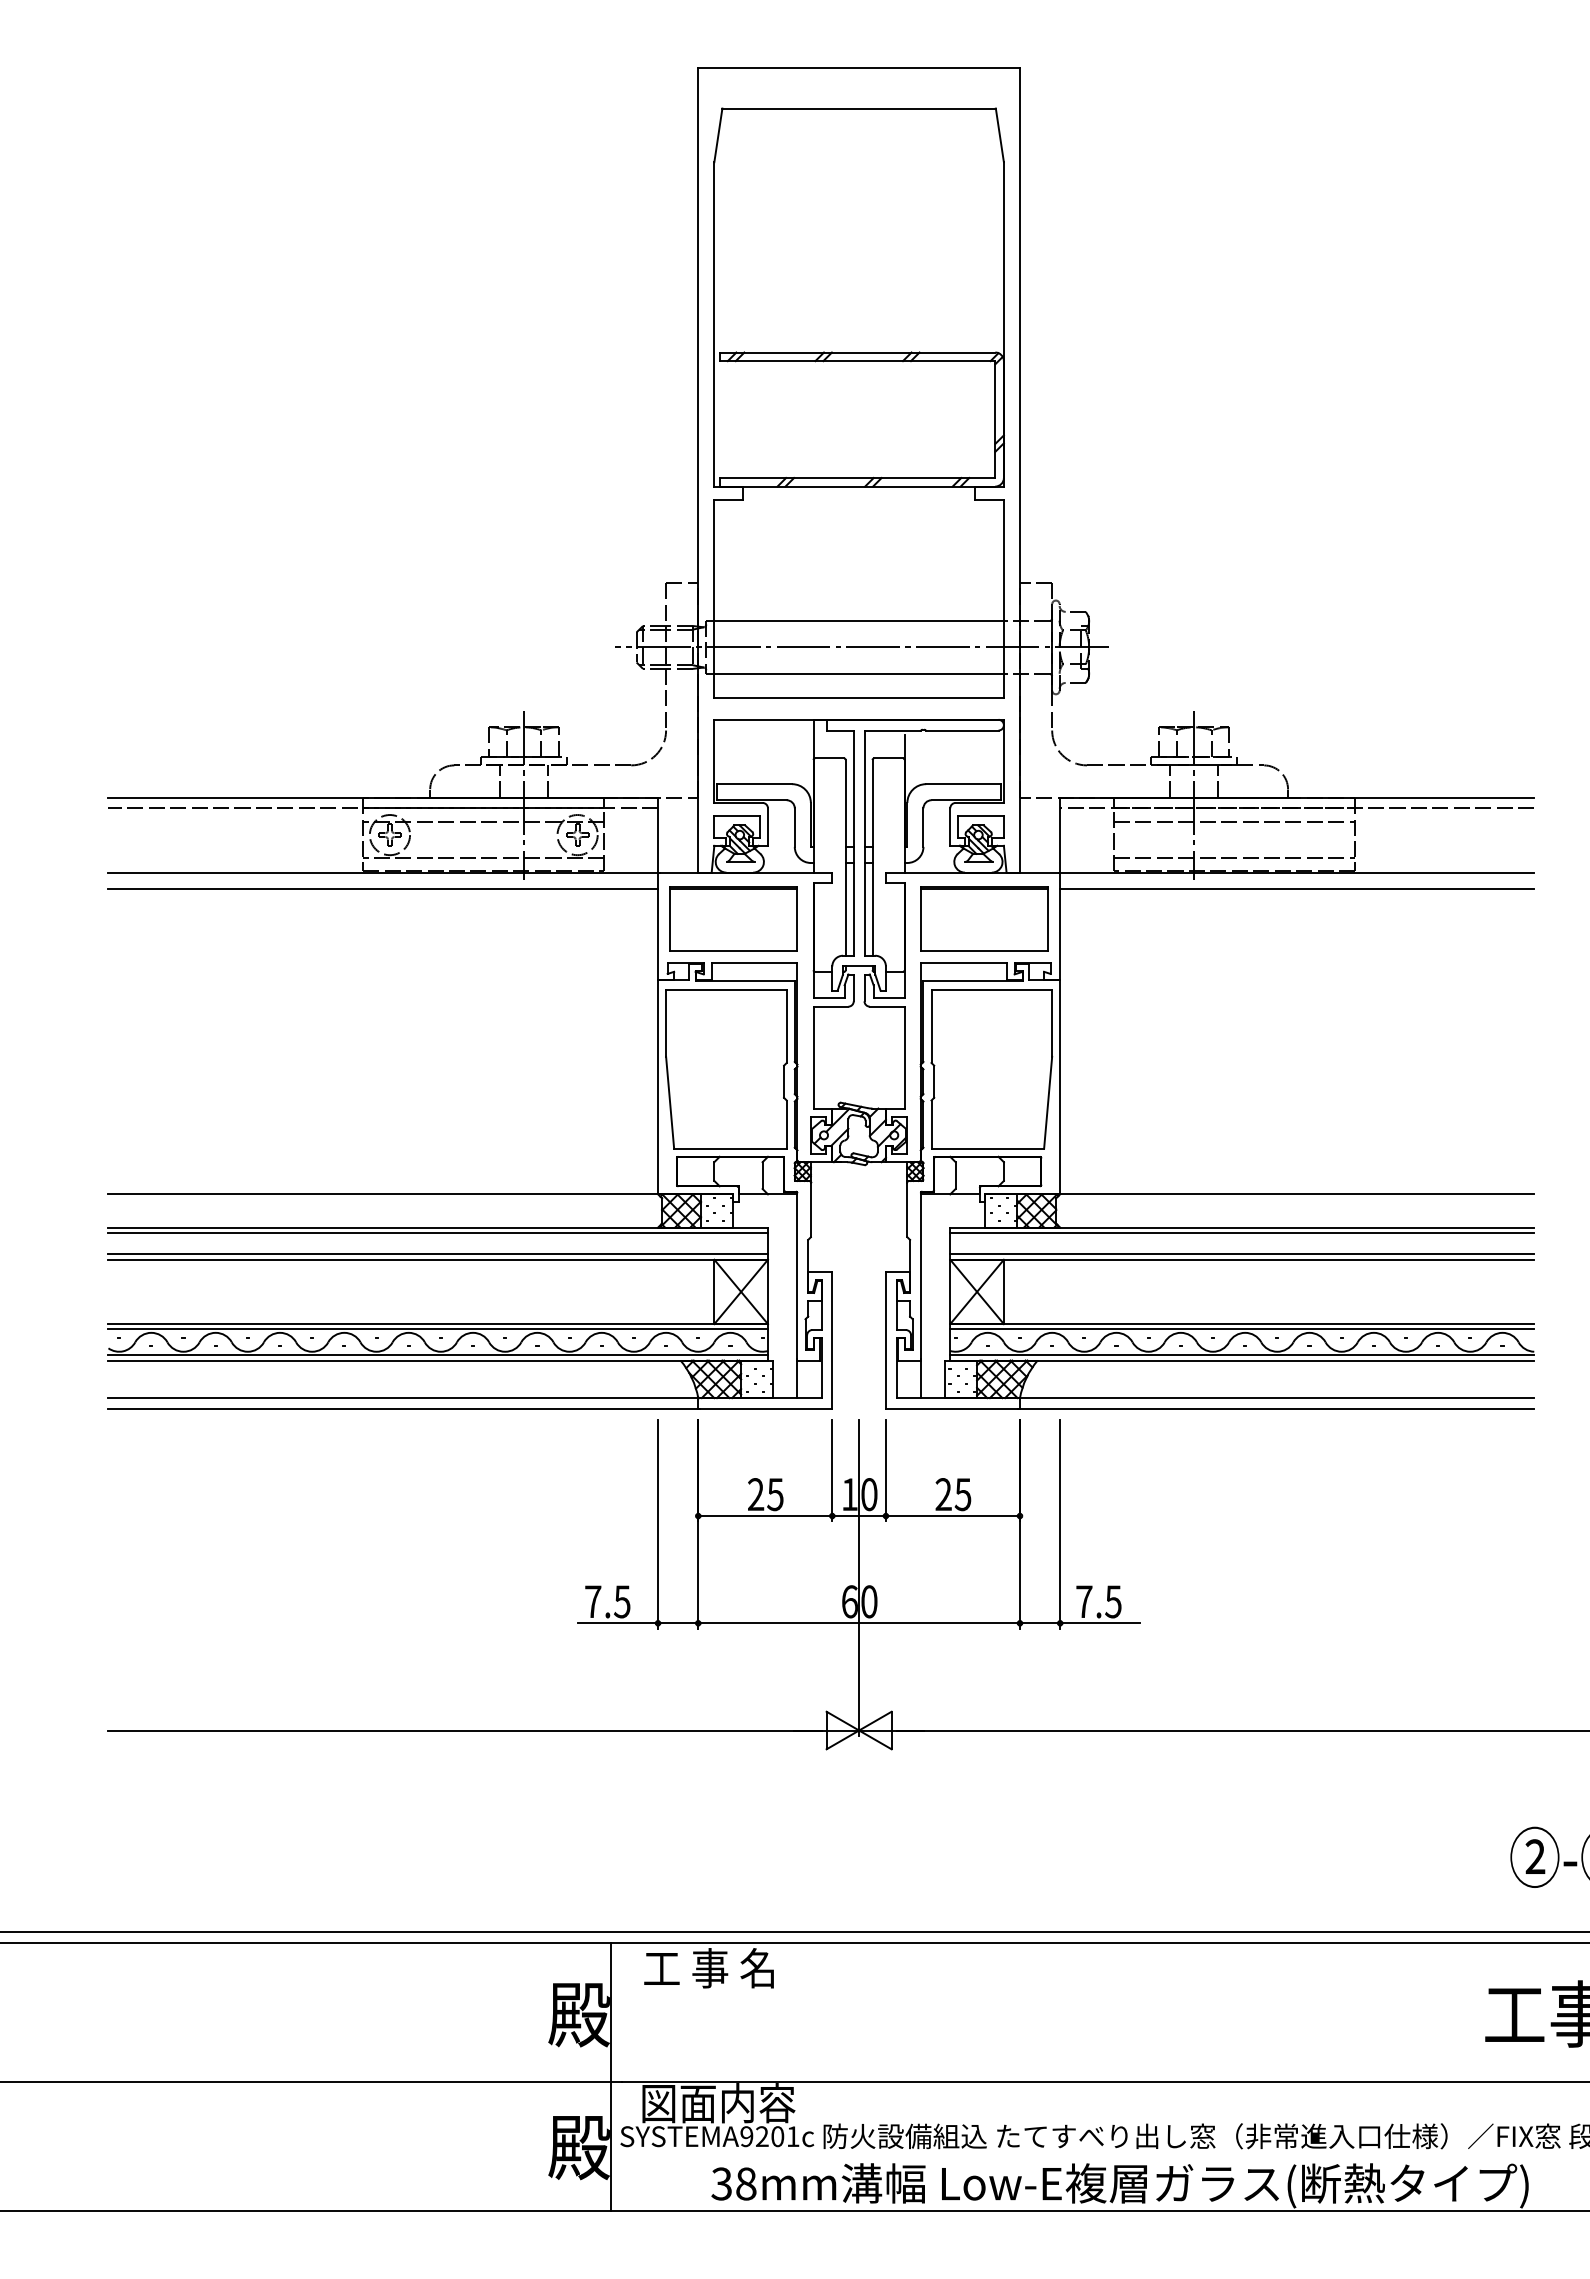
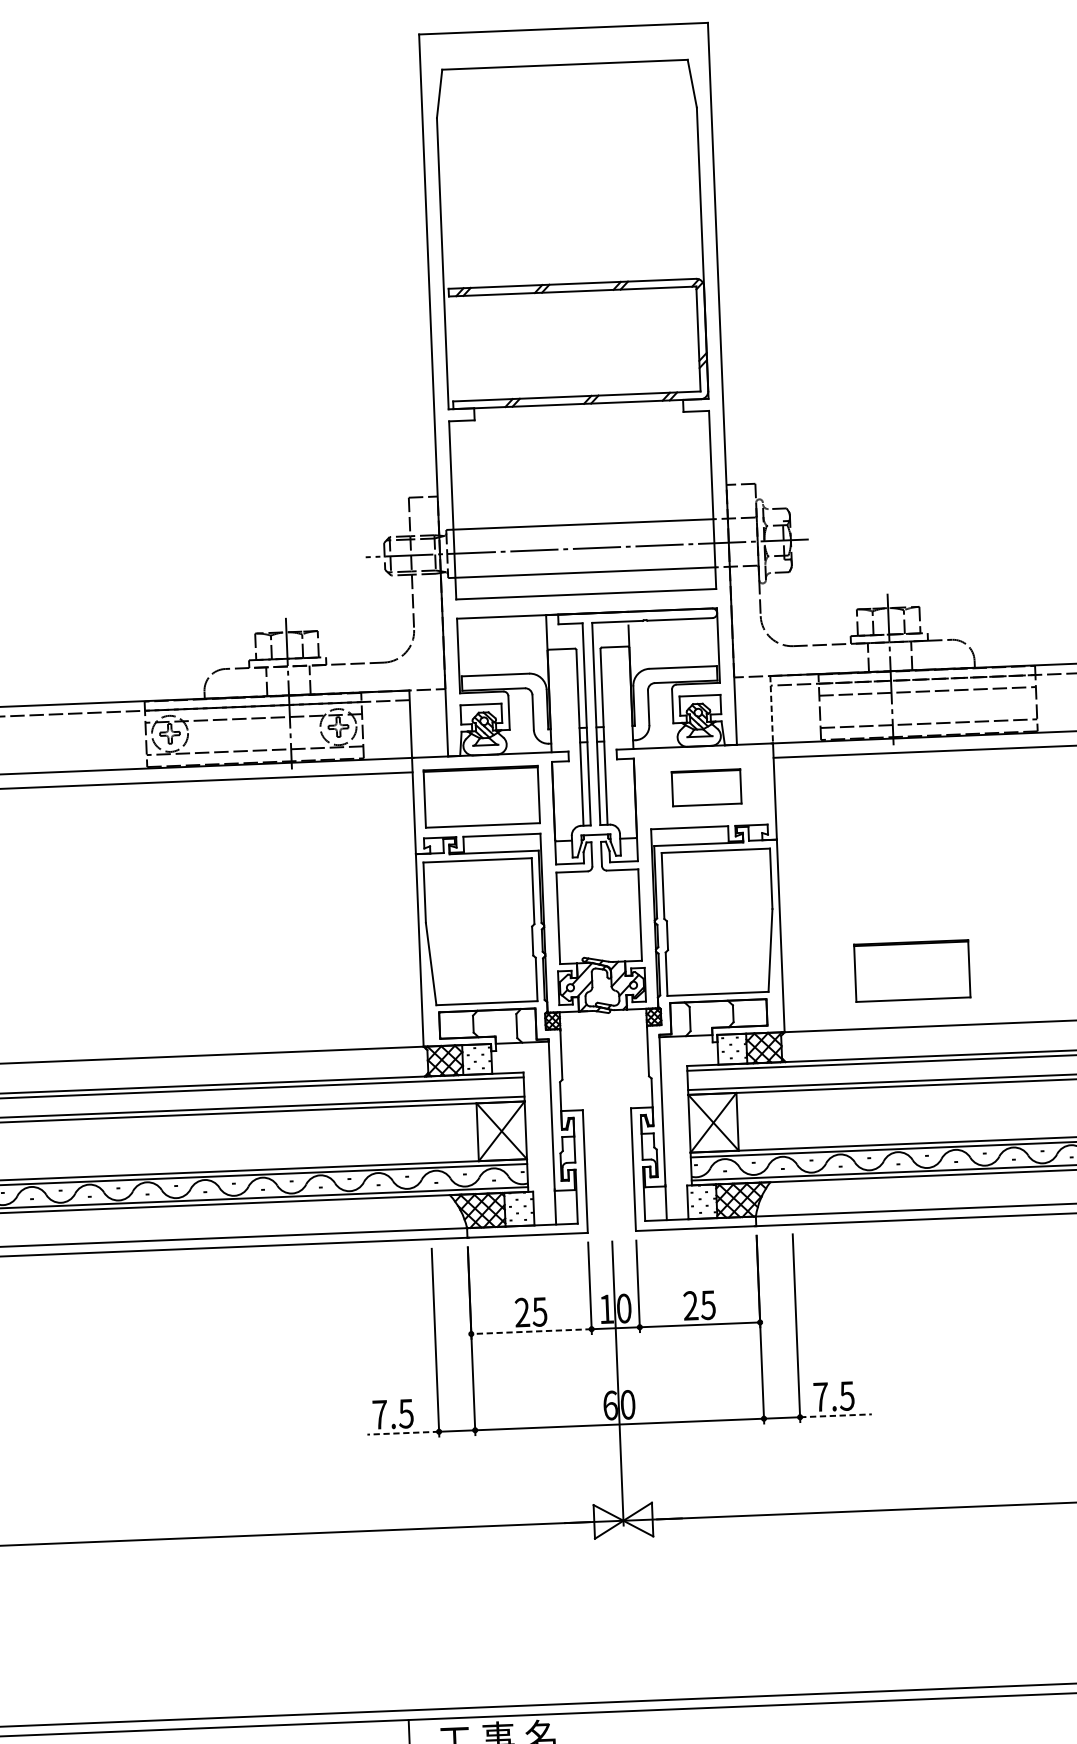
line: (1060, 835) -> (771, 710), solid -> dashed
part: (984, 918) -> (706, 787), size x0.6
part: (1204, 1131) -> (911, 970), added
line: (764, 1516) -> (530, 1332), solid -> dashed
line: (618, 1623) -> (403, 1433), solid -> dashed
line: (1100, 1623) -> (836, 1415), solid -> dashed

